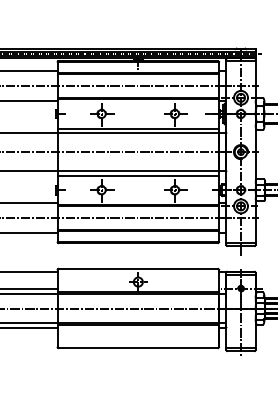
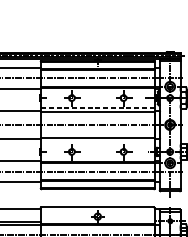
line: (138, 128) -> (97, 108), solid -> dashed
line: (138, 175) -> (97, 141), removed

